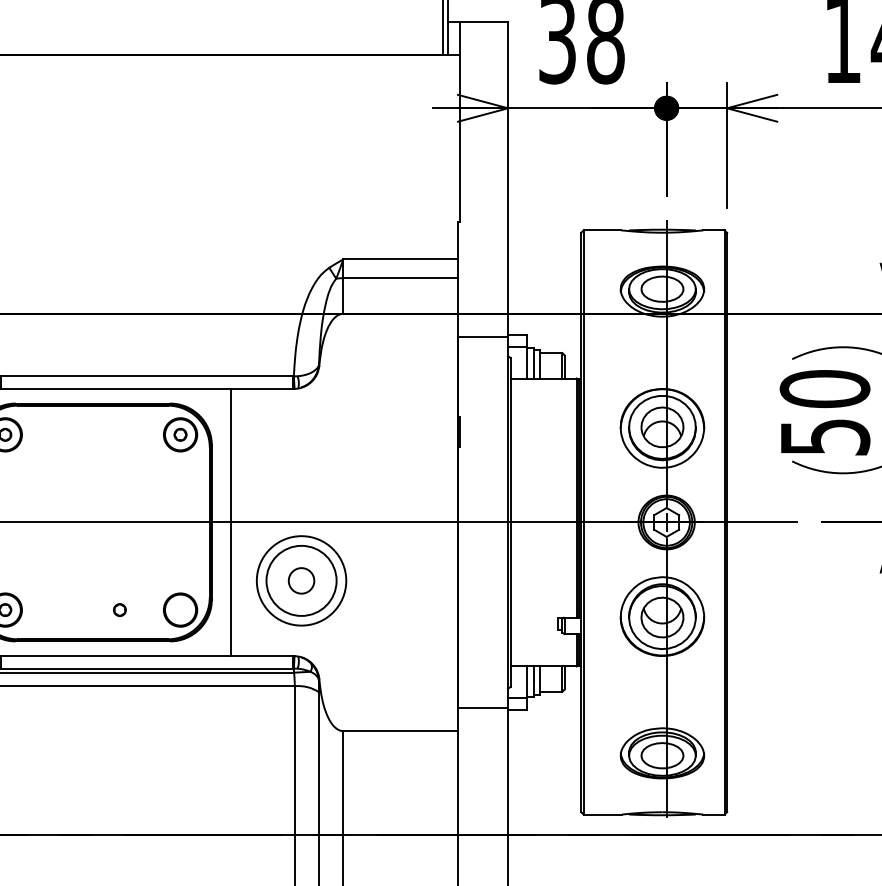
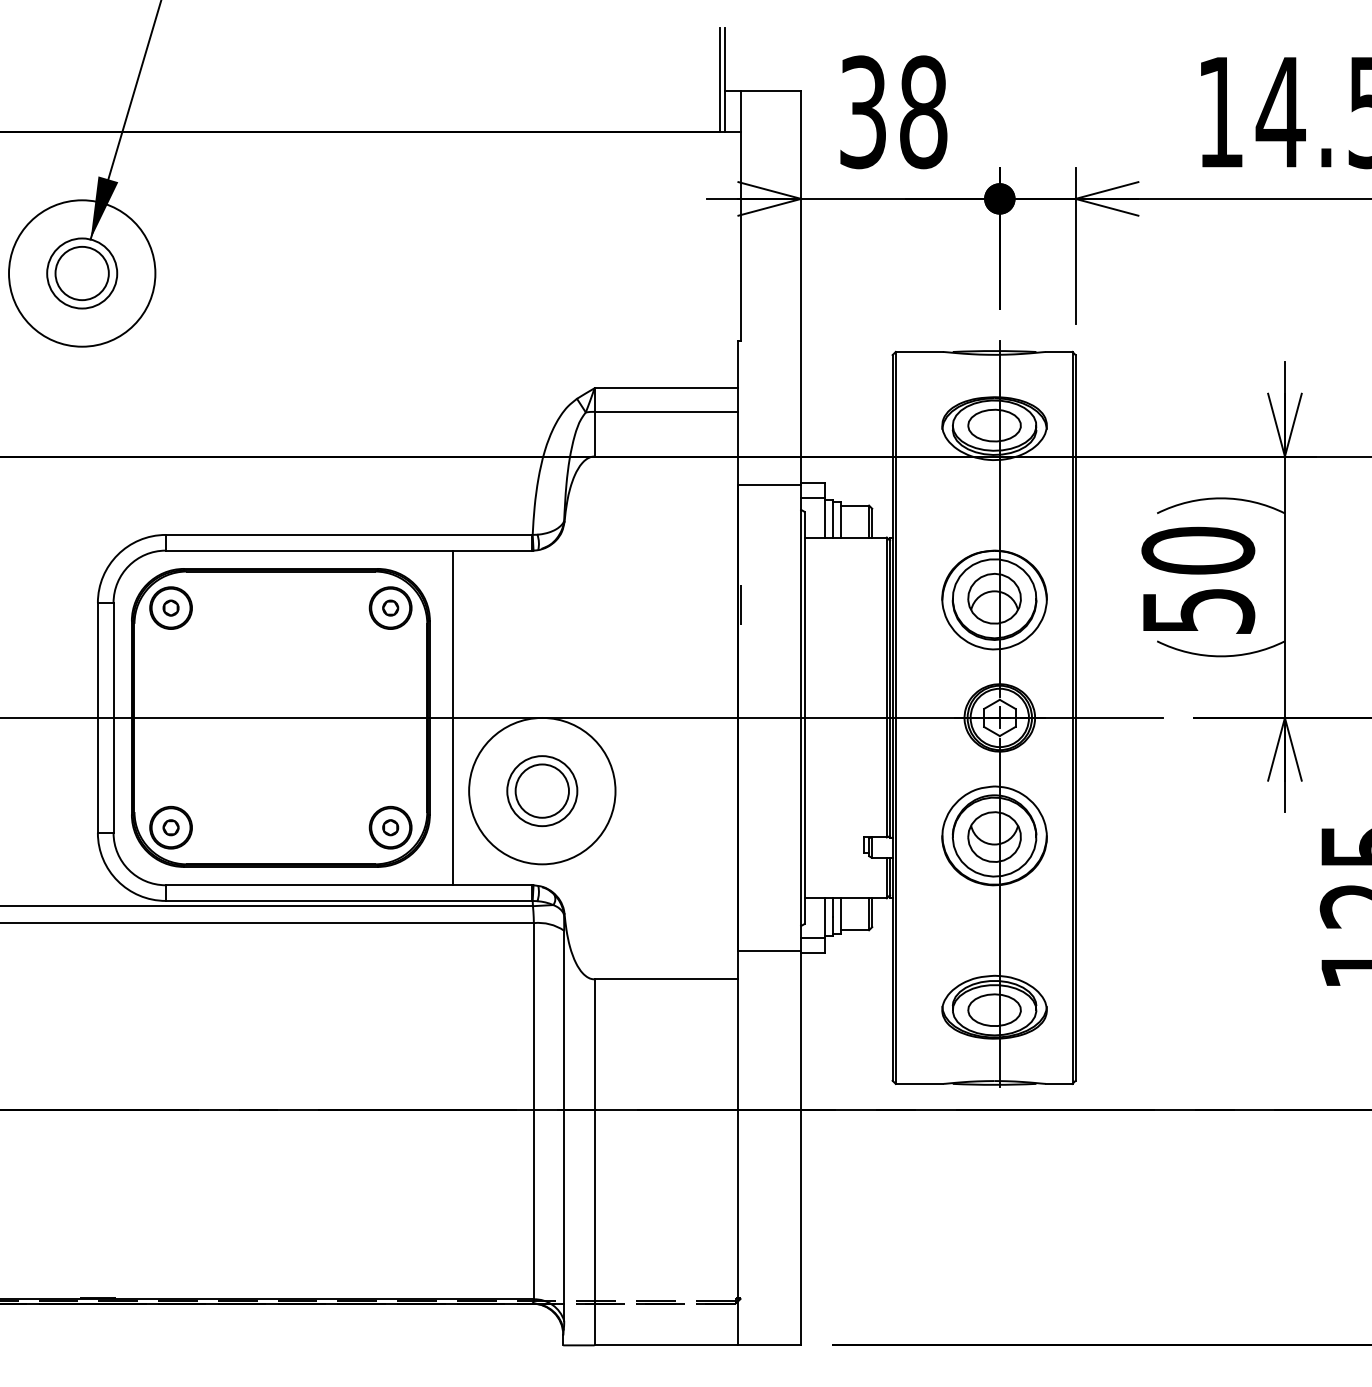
circle: (300, 580) -> (541, 790), size x1.67
circle: (301, 580) -> (542, 790), size x1.67
circle: (301, 581) -> (542, 791), size x0.62
circle: (119, 609) -> (390, 827), moved

